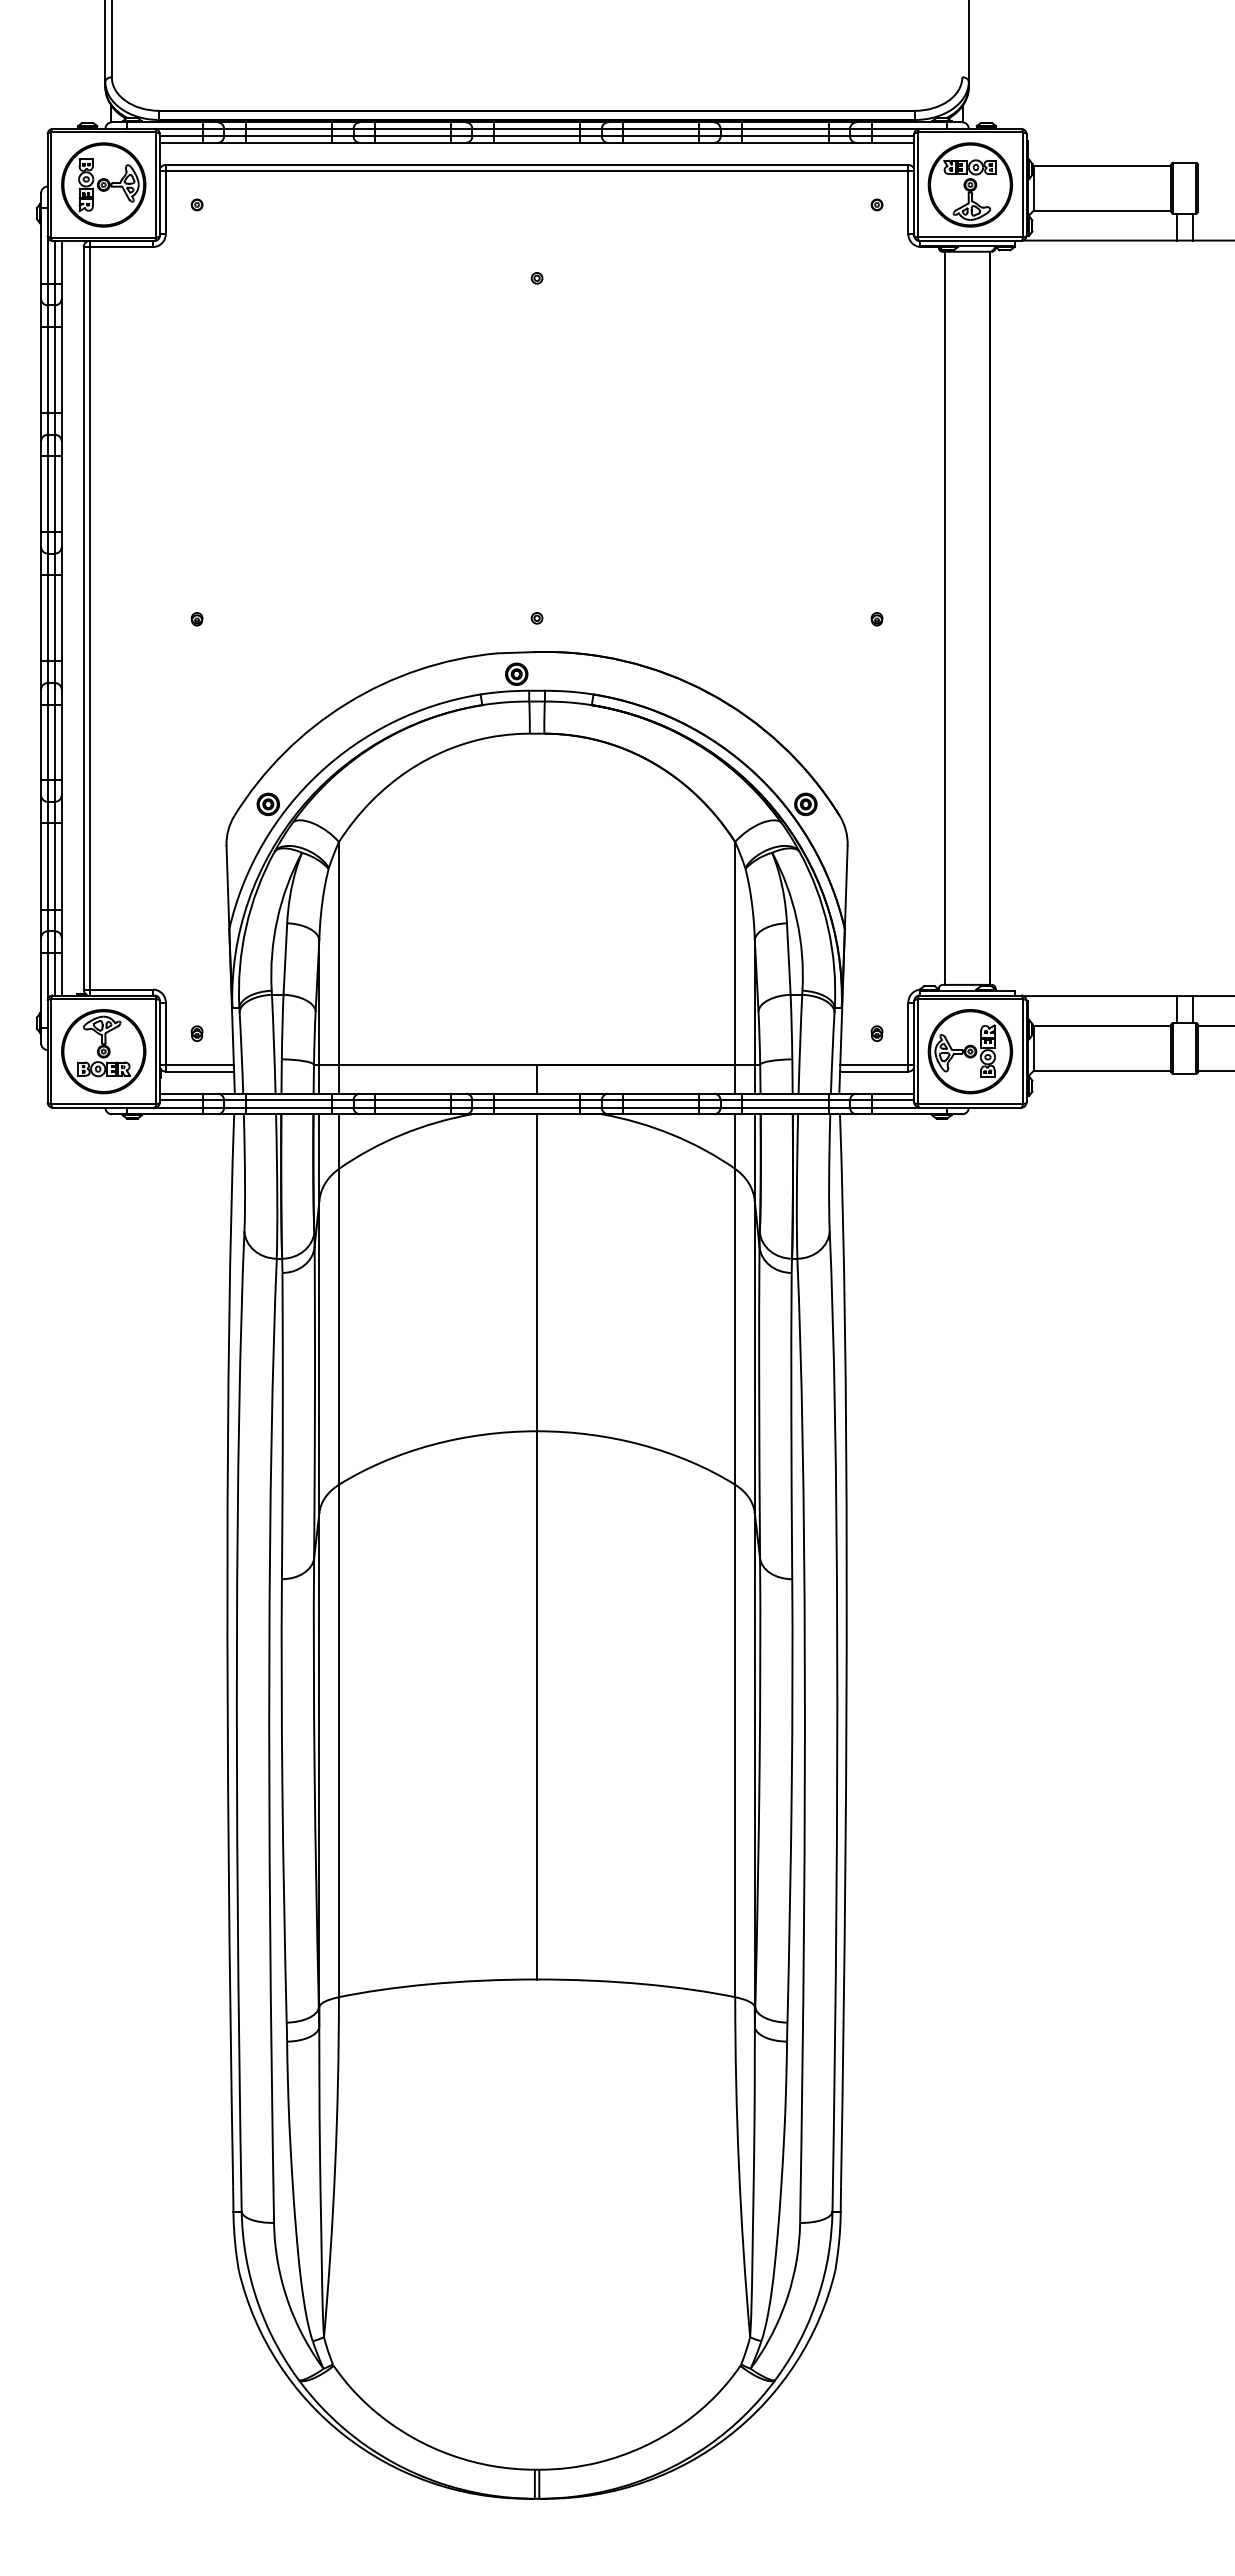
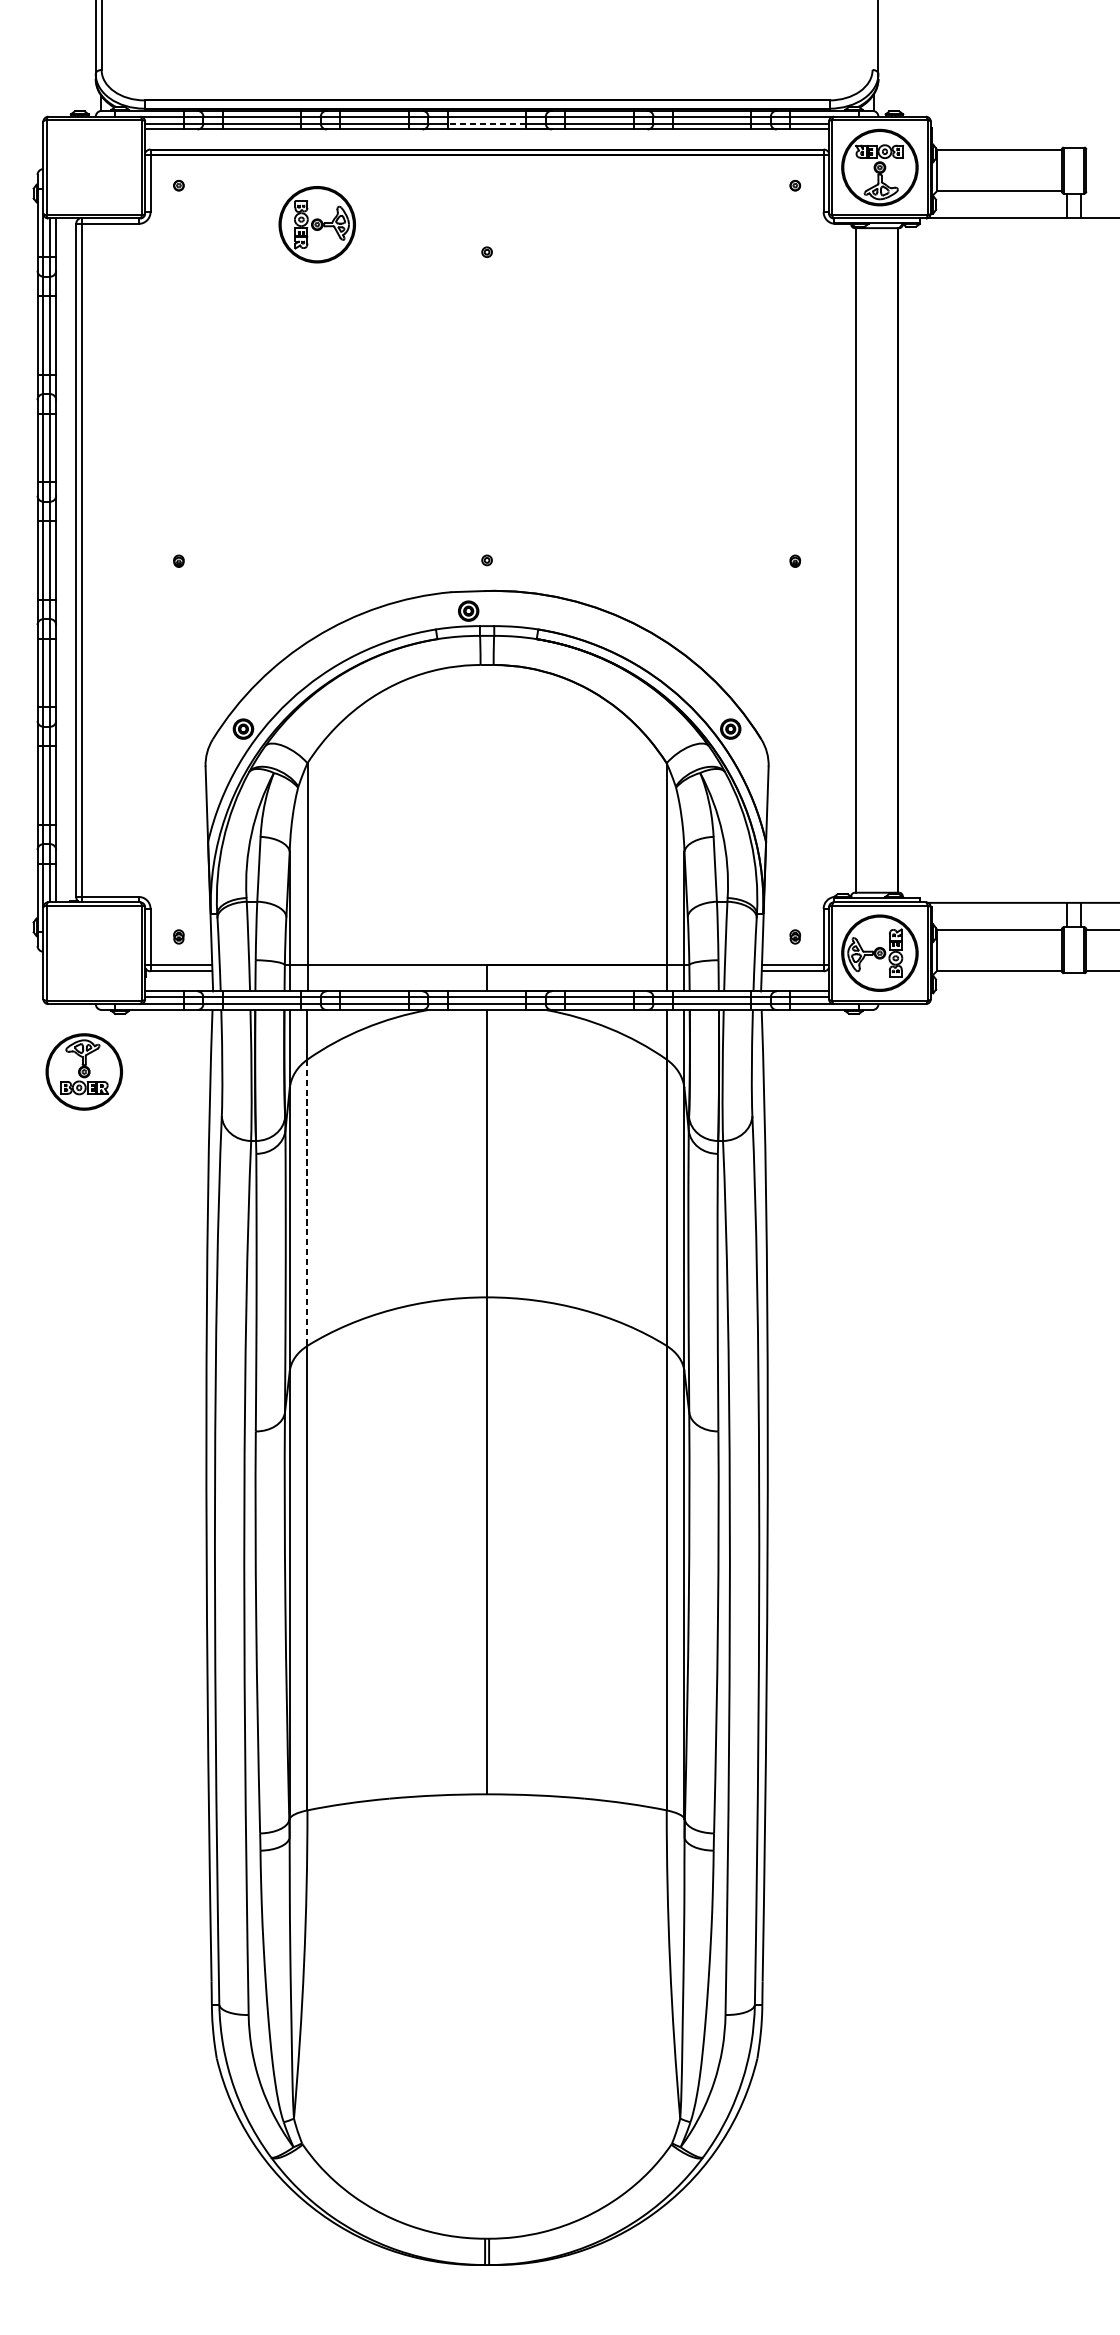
line: (536, 136) -> (486, 123), solid -> dashed
part: (103, 184) -> (317, 224), moved
part: (103, 1051) -> (84, 1071), moved
line: (338, 1326) -> (307, 1202), solid -> dashed

